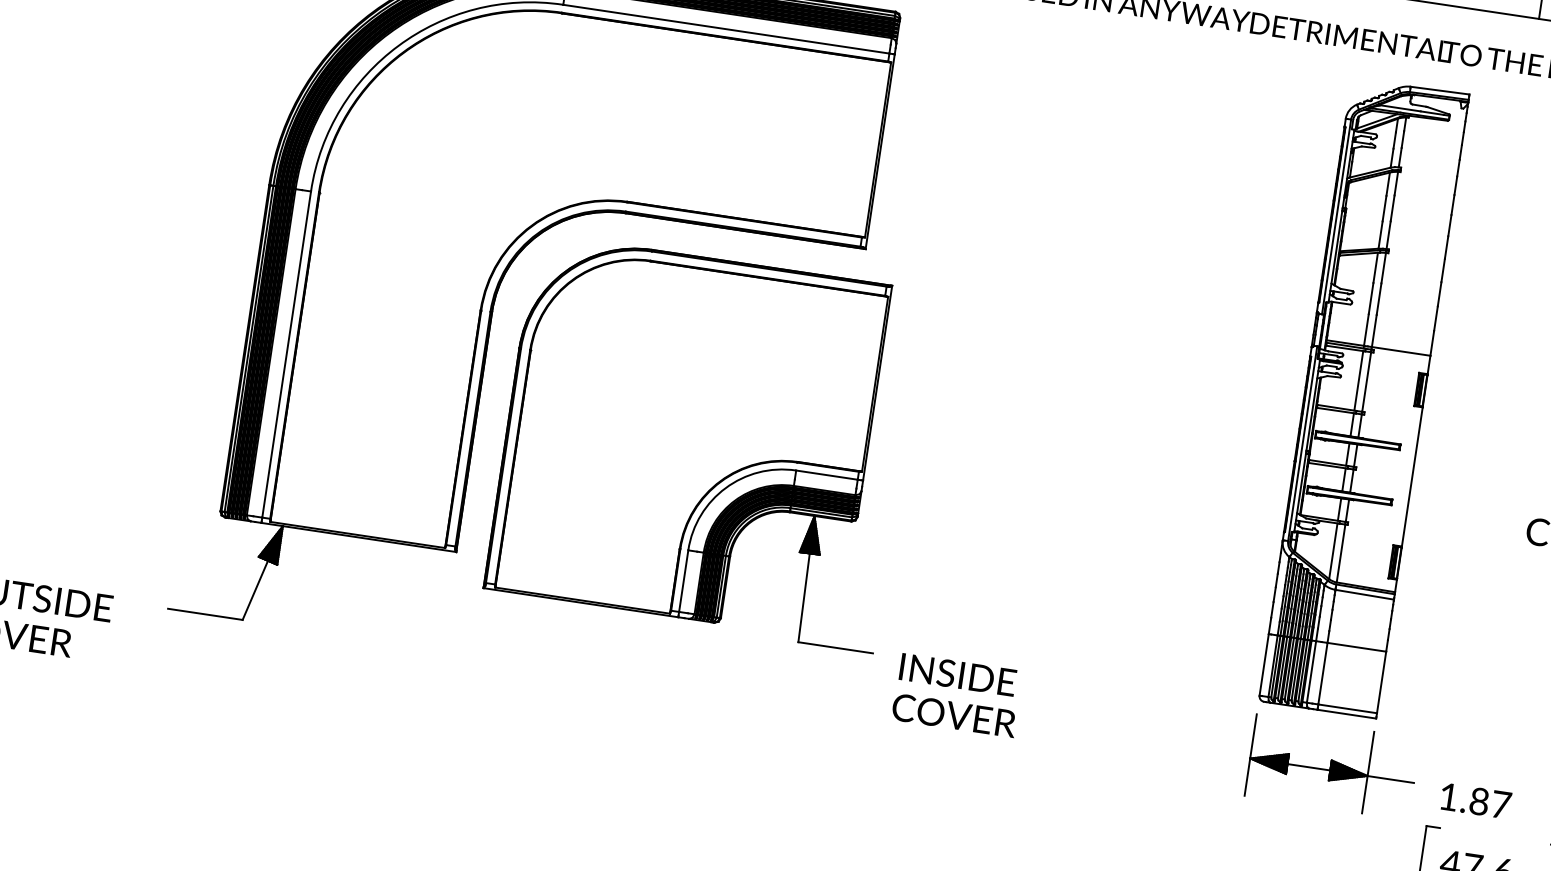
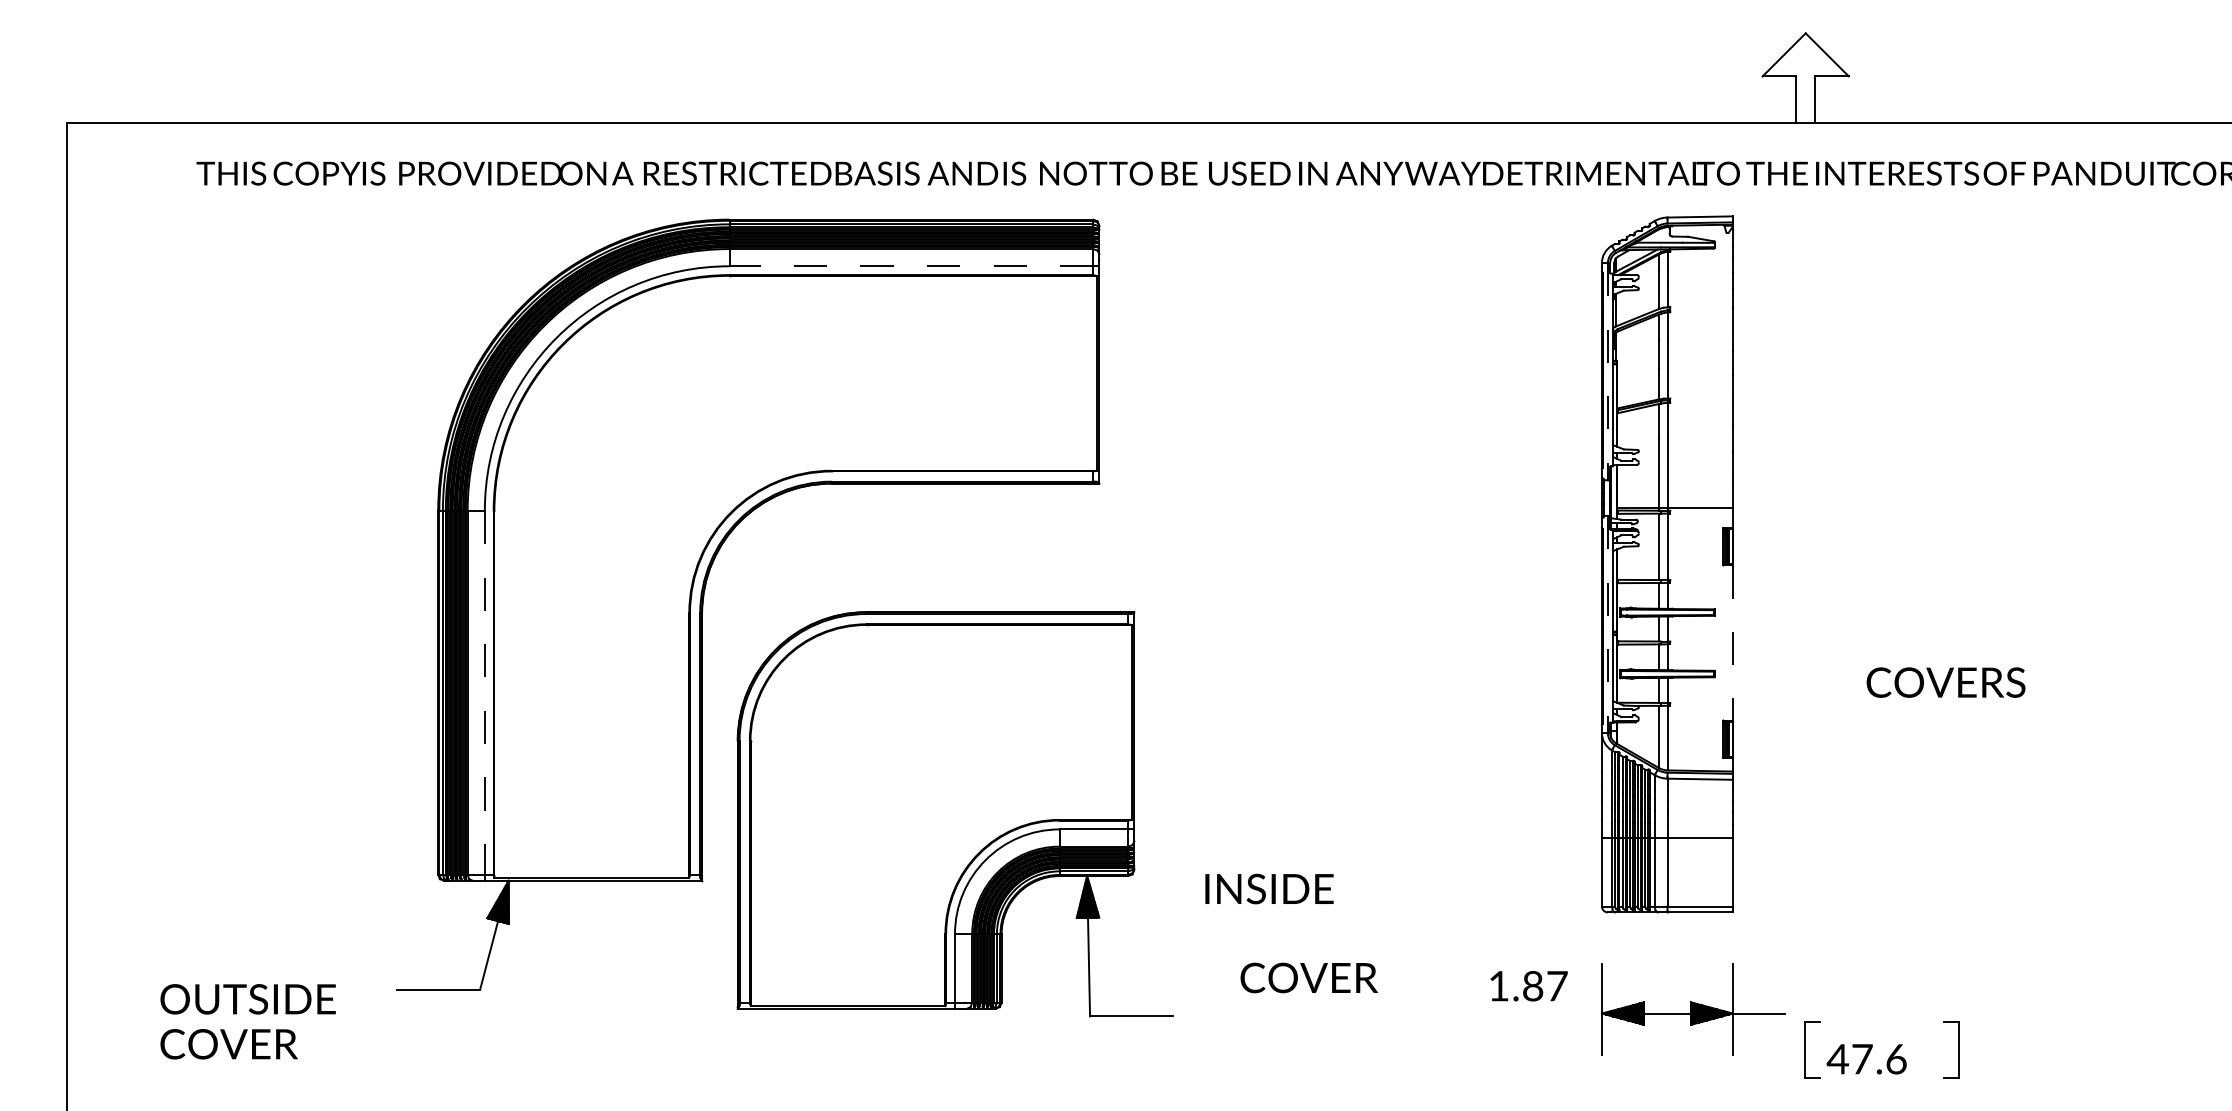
line: (726, 29) -> (911, 266), solid -> dashed
line: (1336, 216) -> (1607, 371), solid -> dashed
line: (286, 354) -> (484, 692), solid -> dashed
part: (703, 443) -> (954, 814), moved
line: (1302, 443) -> (1607, 624), solid -> dashed
line: (1412, 476) -> (1732, 642), solid -> dashed
text: (958, 674) -> (1269, 888), moved
text: (953, 715) -> (1308, 977), moved
part: (1332, 767) -> (1693, 1009), moved
text: (1475, 801) -> (1528, 986), moved

